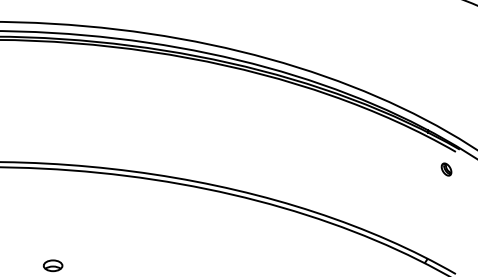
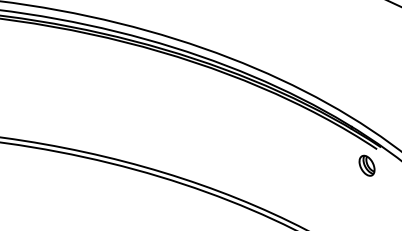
part: (446, 169) -> (366, 165), size x1.67

